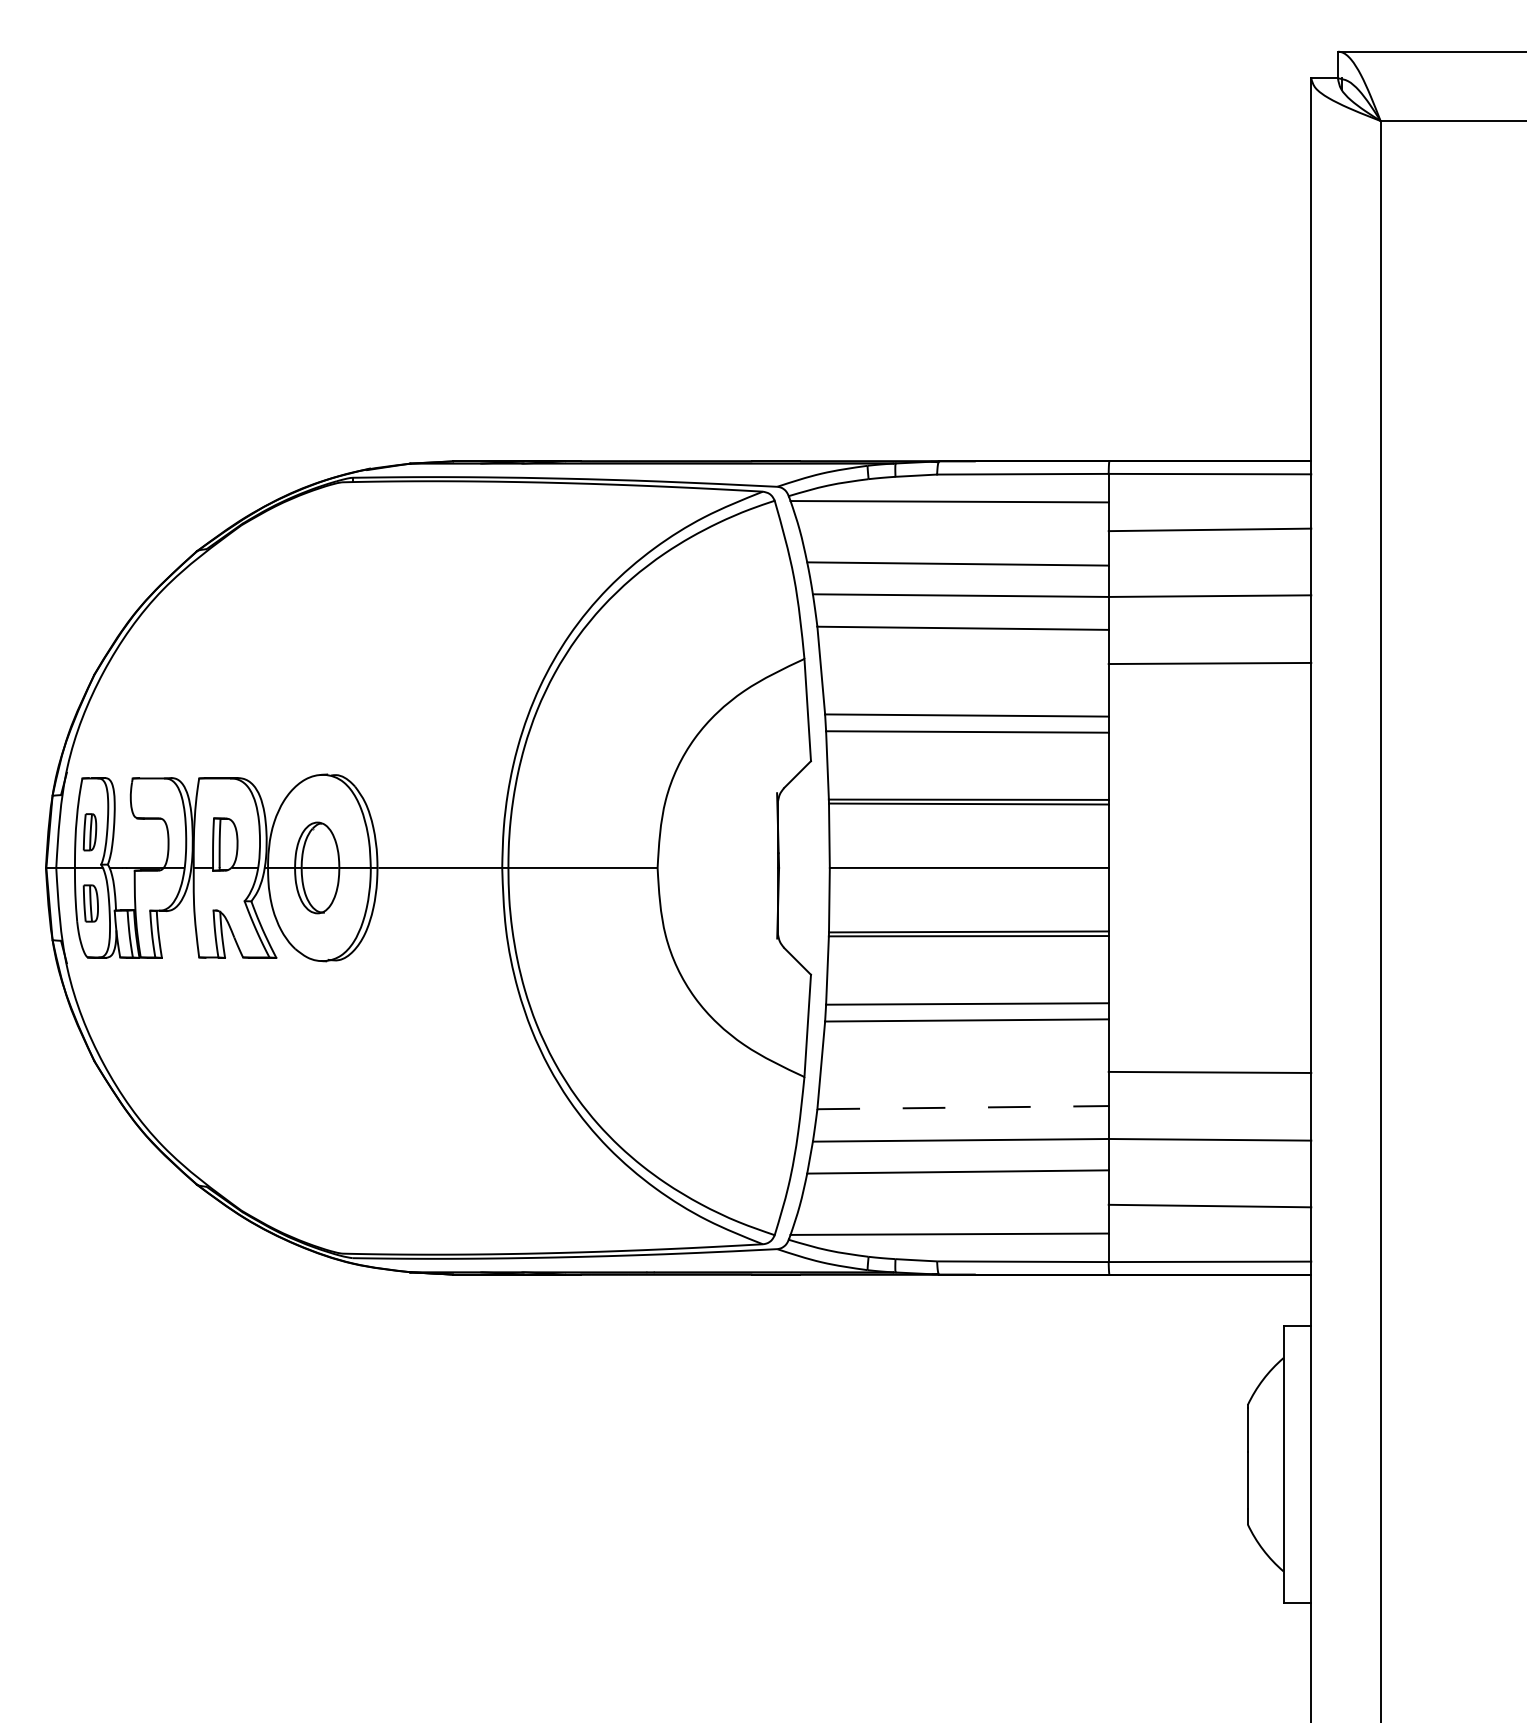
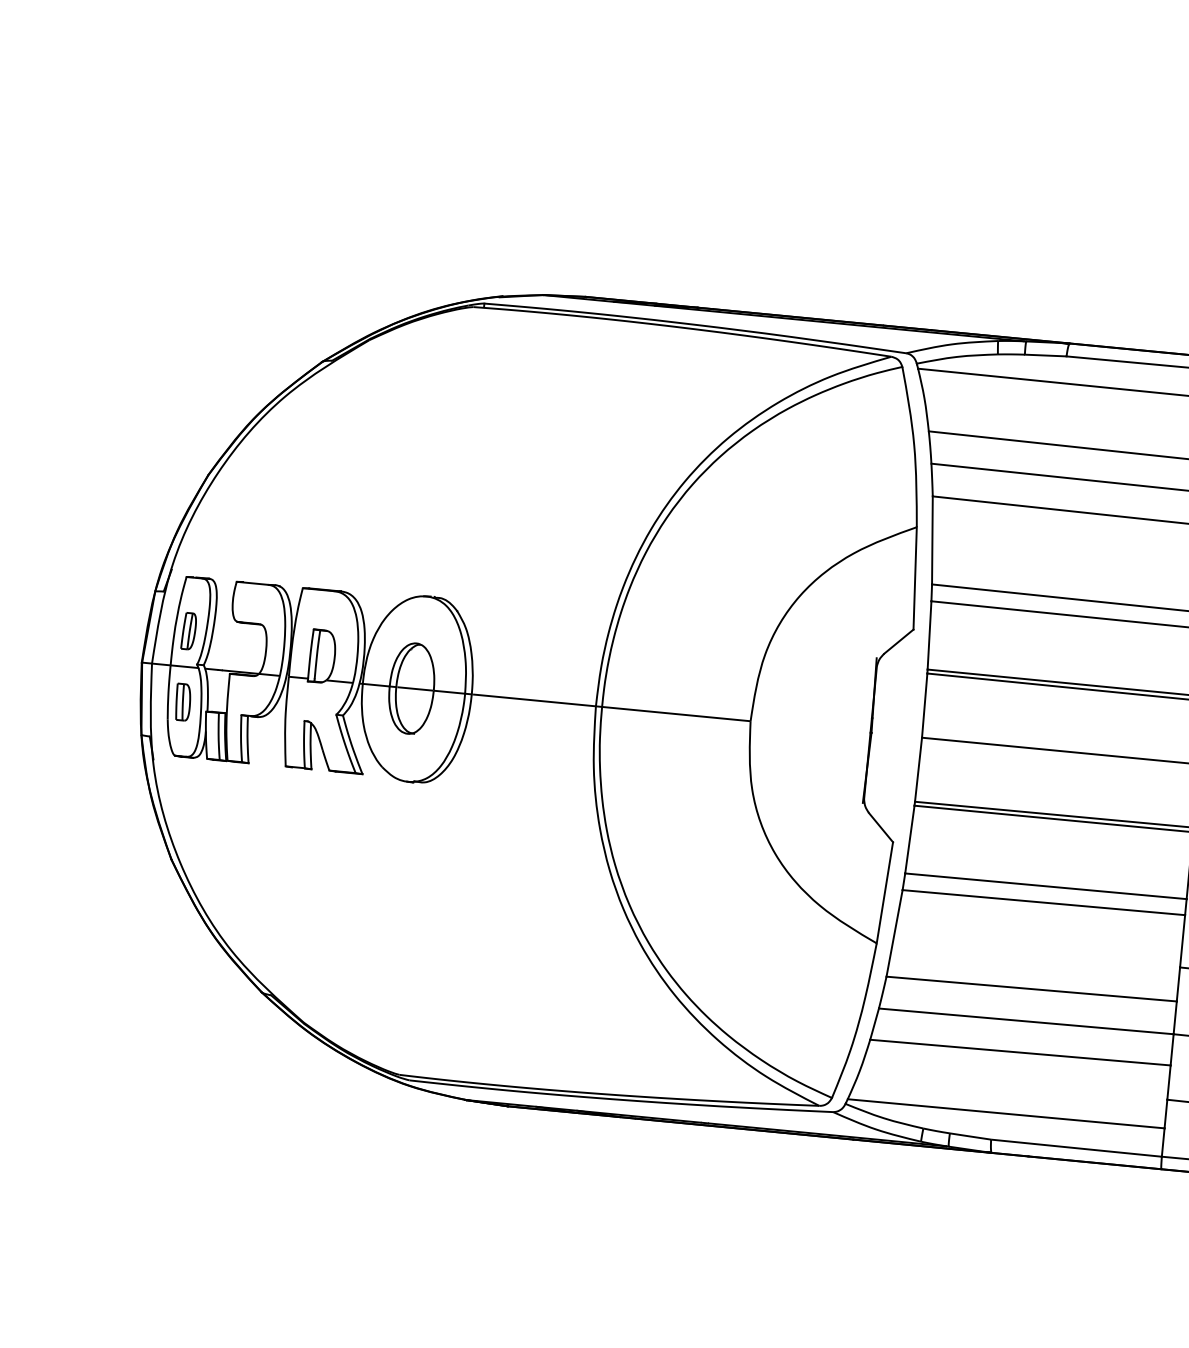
line: (963, 1107) -> (1032, 988), dashed -> solid

